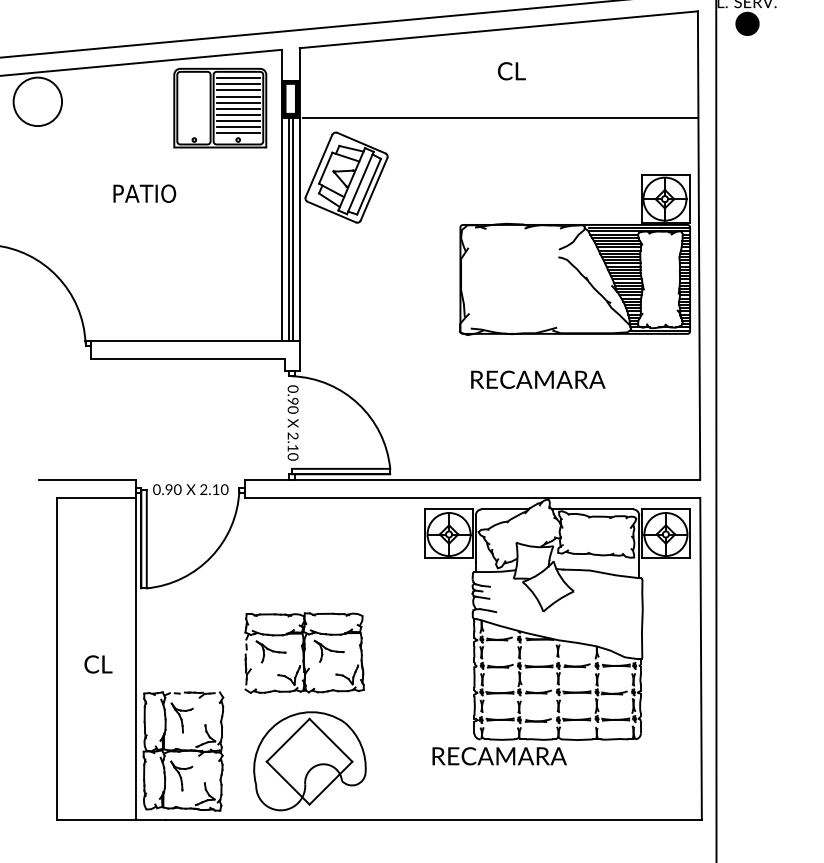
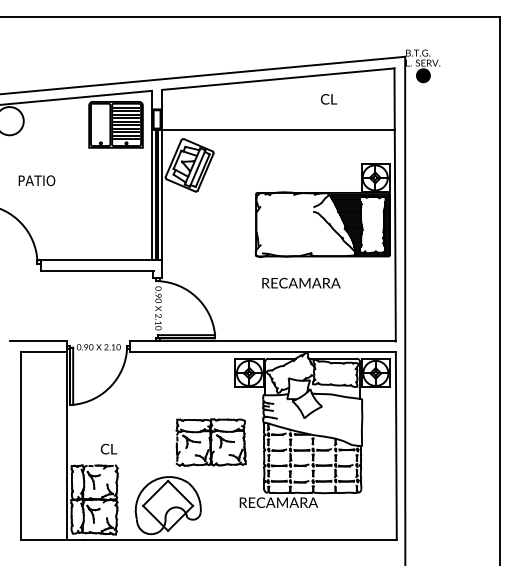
text: (512, 71) -> (329, 99), moved
text: (143, 193) -> (36, 180), moved
part: (303, 652) -> (210, 442), moved
text: (97, 663) -> (108, 448), moved

